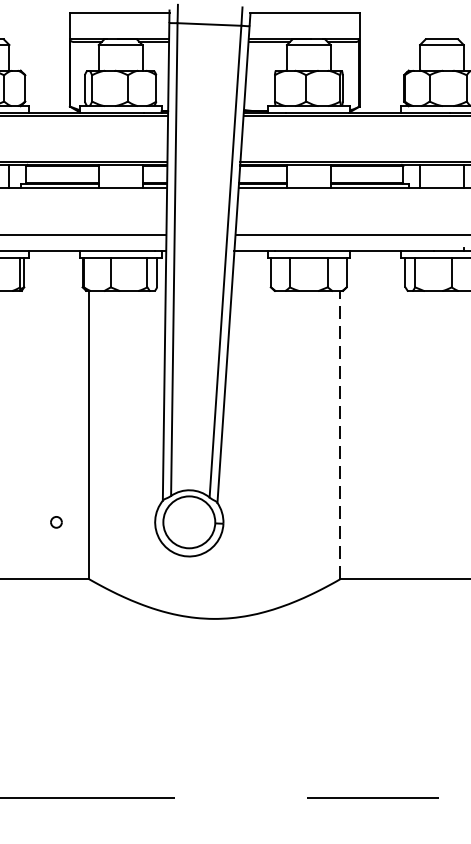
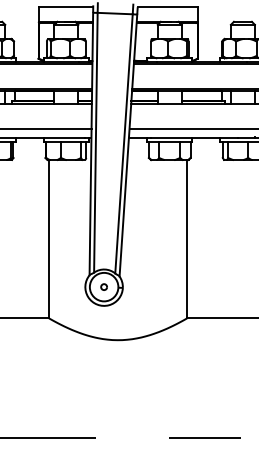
line: (341, 433) -> (187, 238), dashed -> solid
part: (55, 521) -> (103, 286), moved

